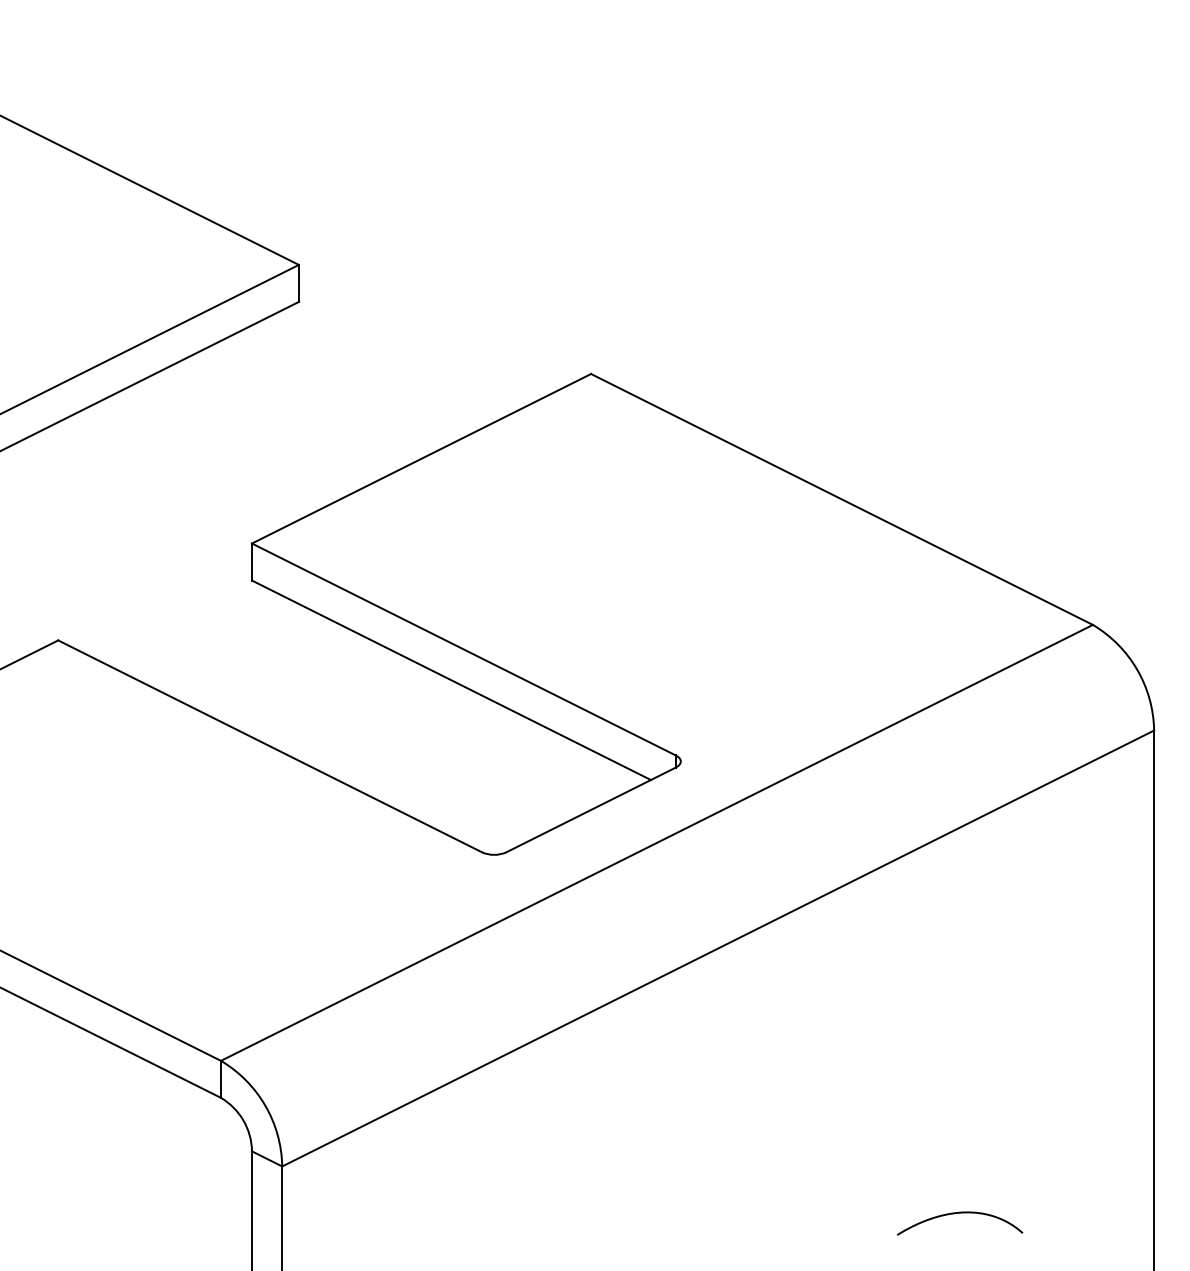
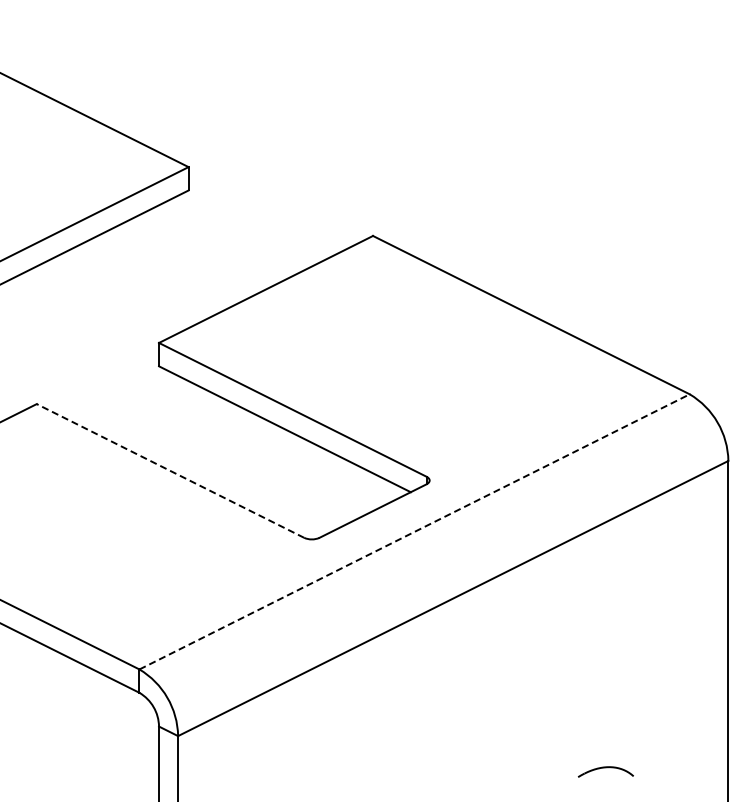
line: (270, 745) -> (170, 470), solid -> dashed
line: (656, 842) -> (414, 531), solid -> dashed
part: (959, 1222) -> (605, 771), size x0.7

